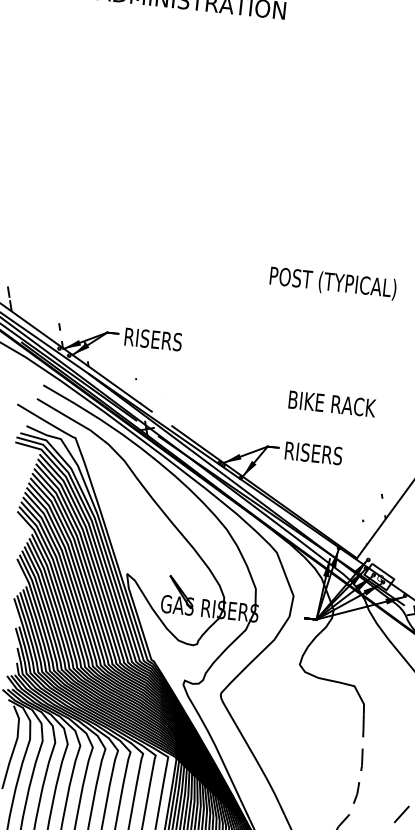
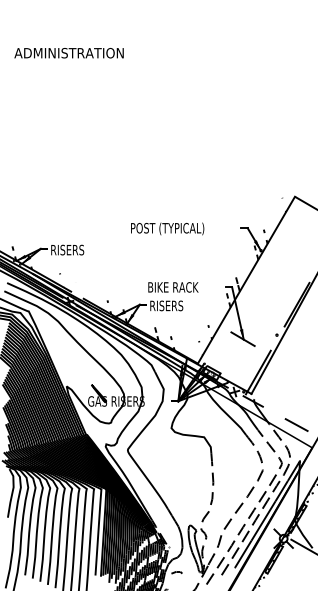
text: (333, 282) -> (167, 228), moved
text: (332, 404) -> (173, 287), moved
hatch: (288, 488) -> (154, 327), added

